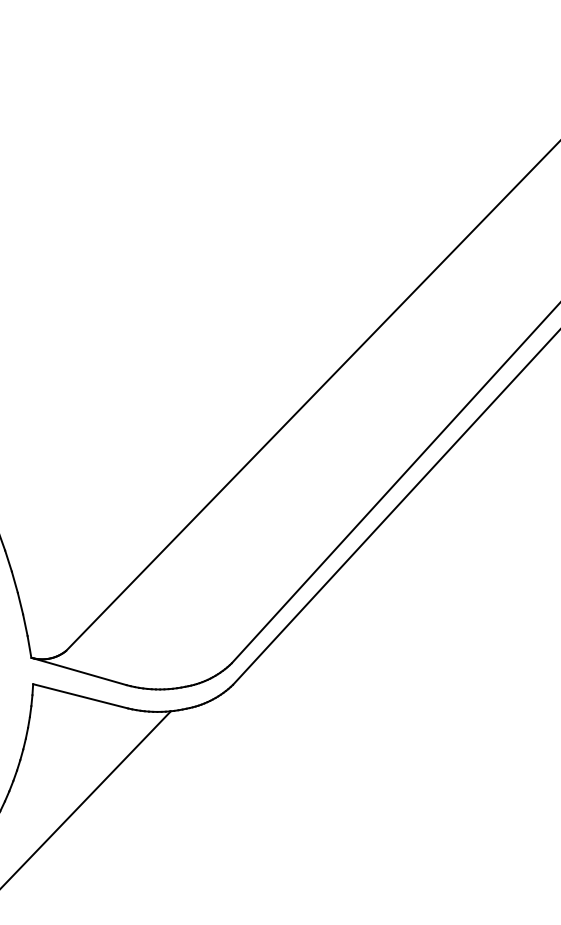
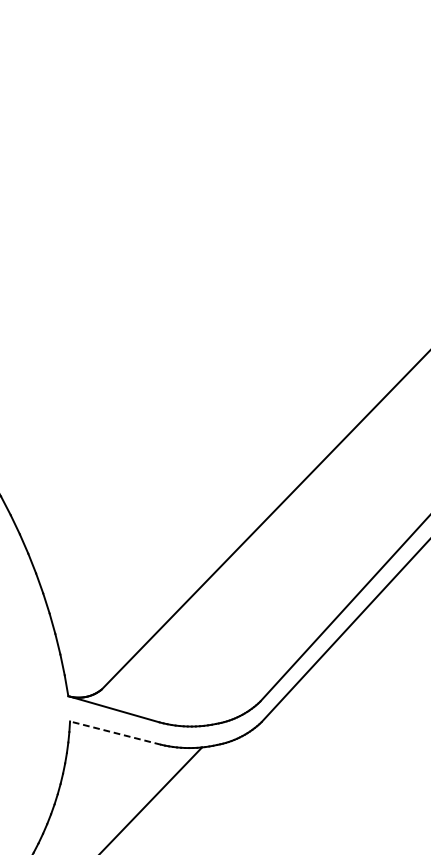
line: (80, 696) -> (115, 733), solid -> dashed

